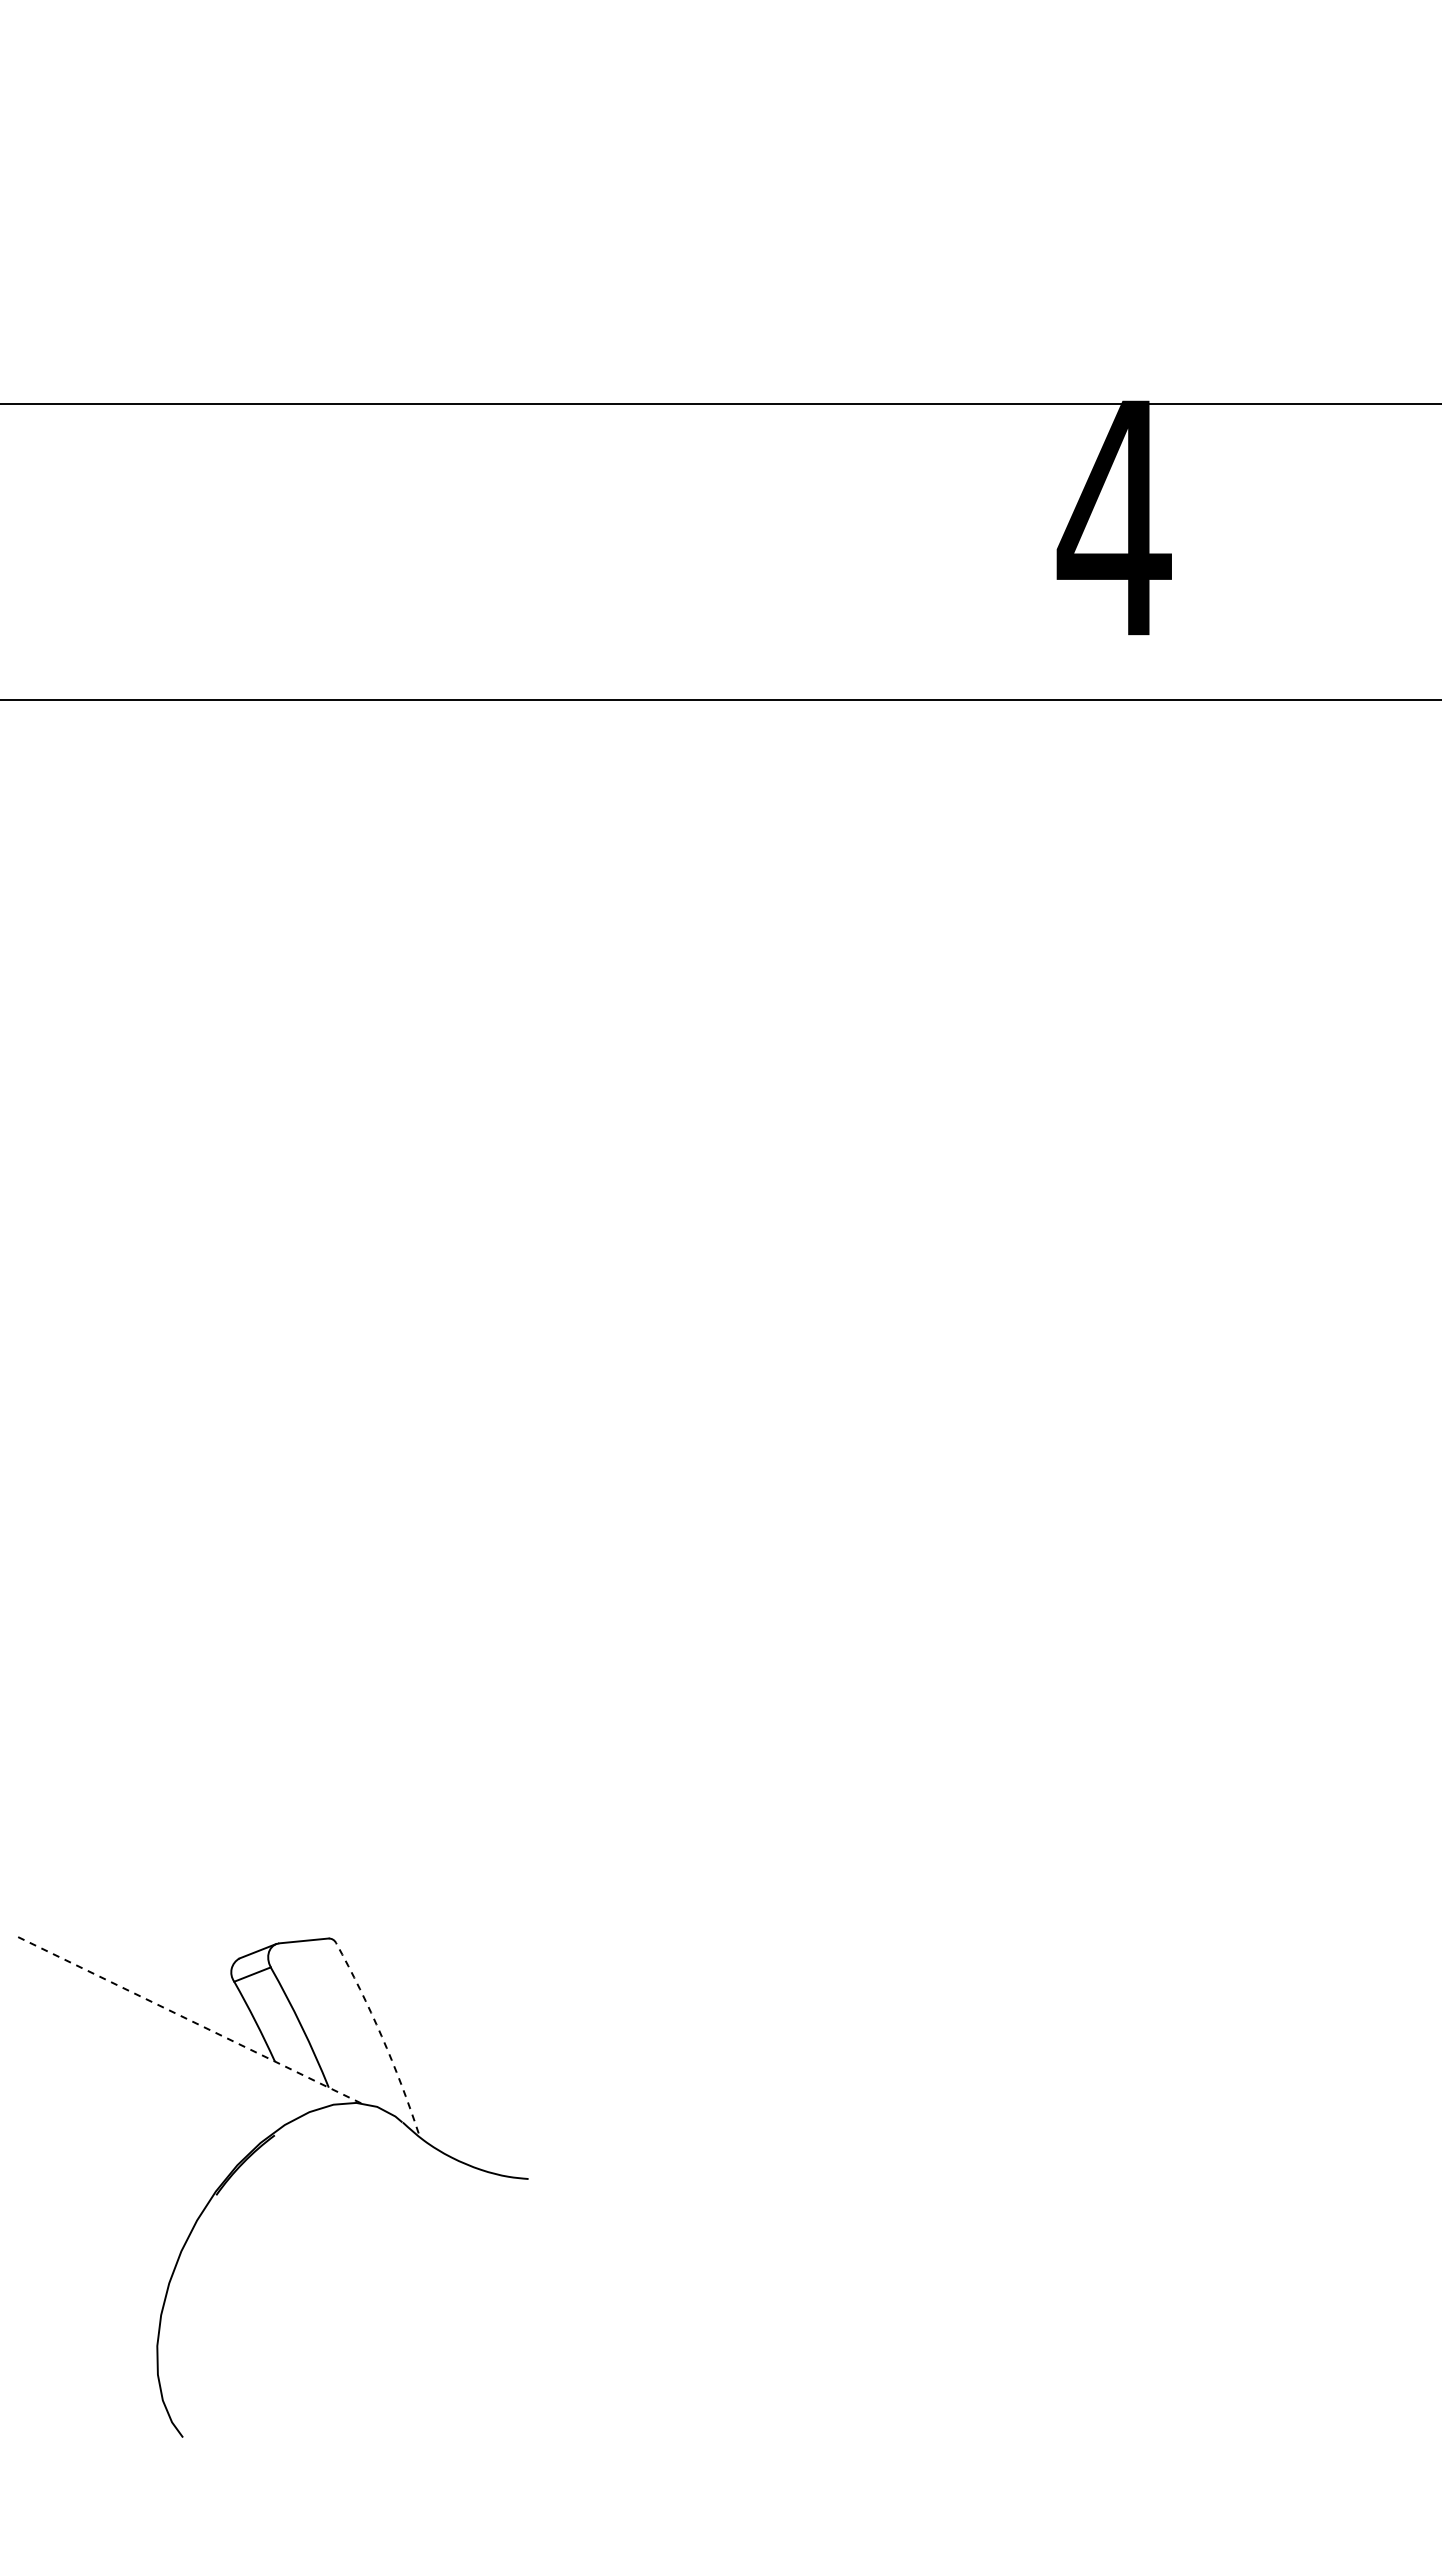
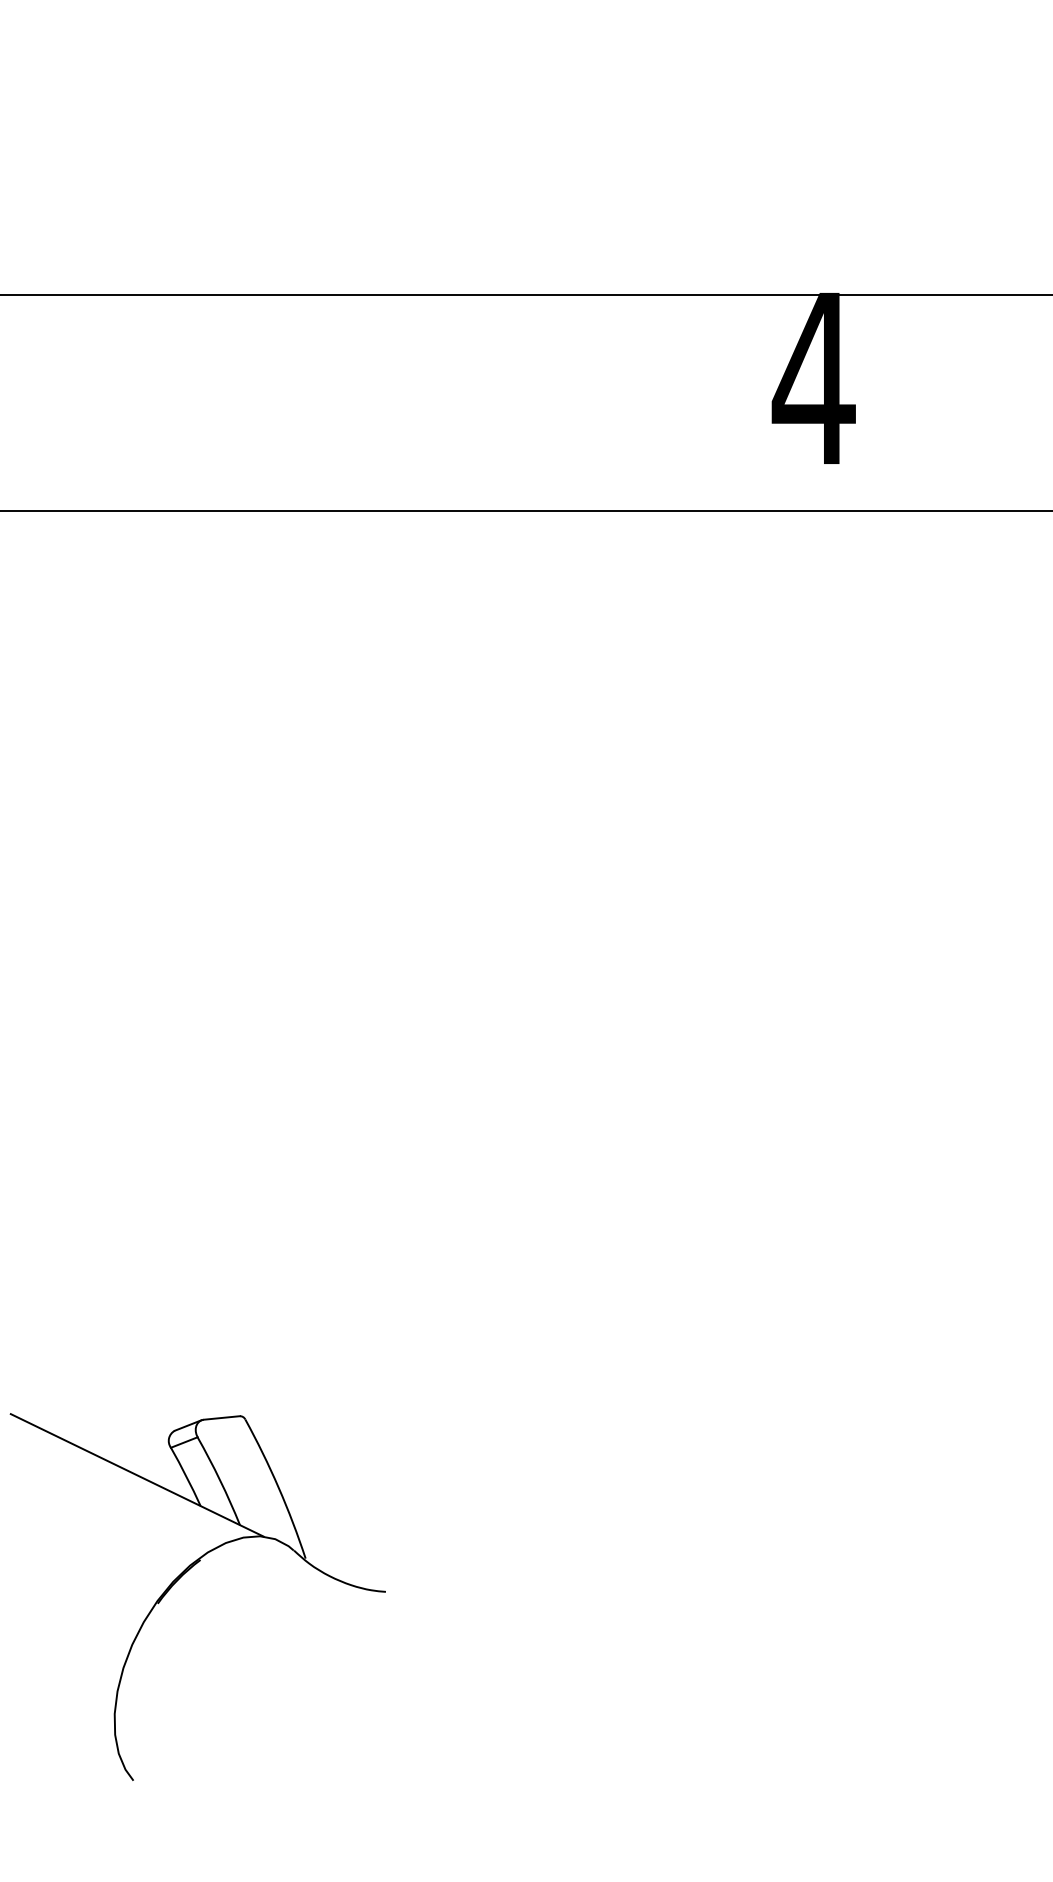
line: (187, 2019) -> (136, 1475), dashed -> solid
arc: (381, 2036) -> (278, 1487), dashed -> solid

